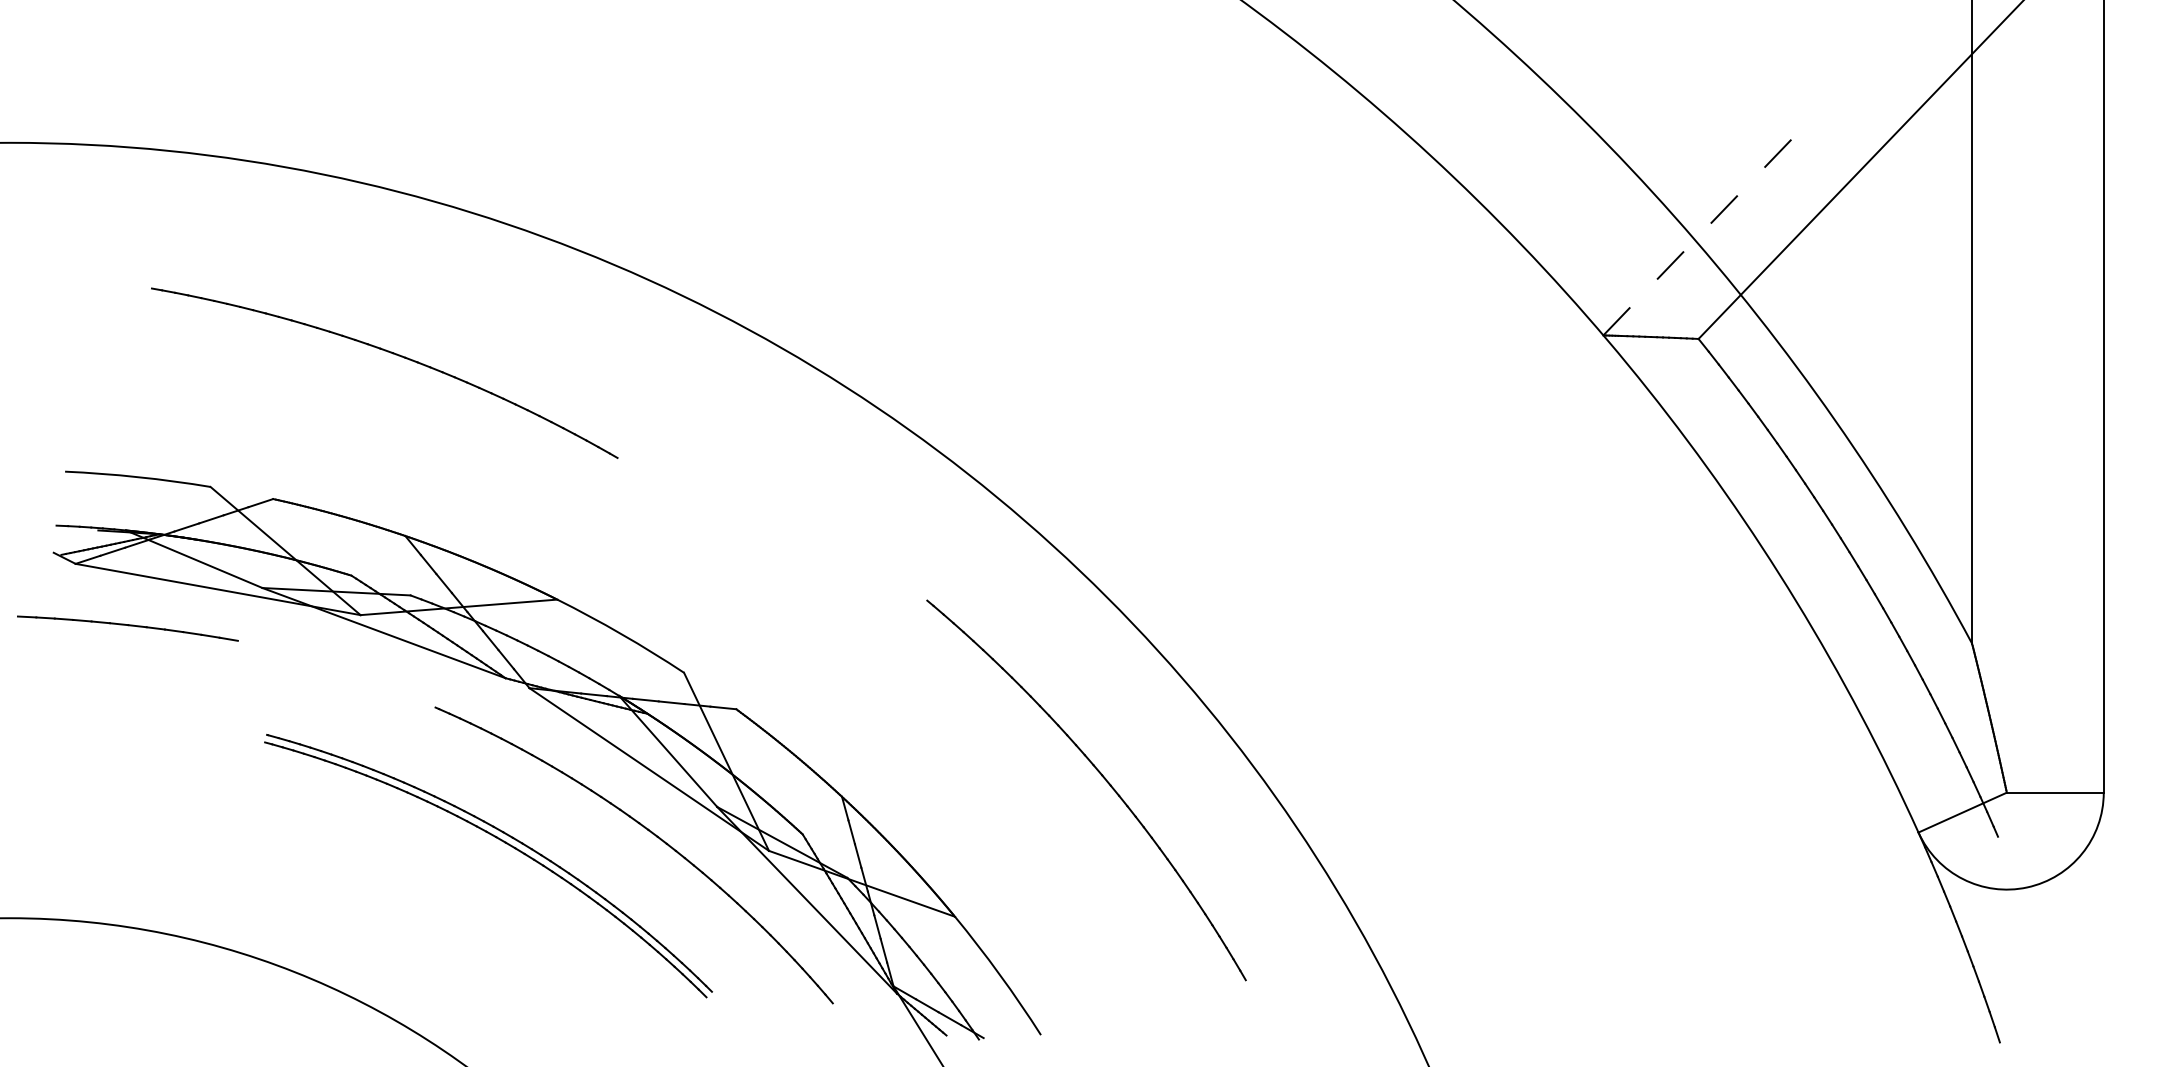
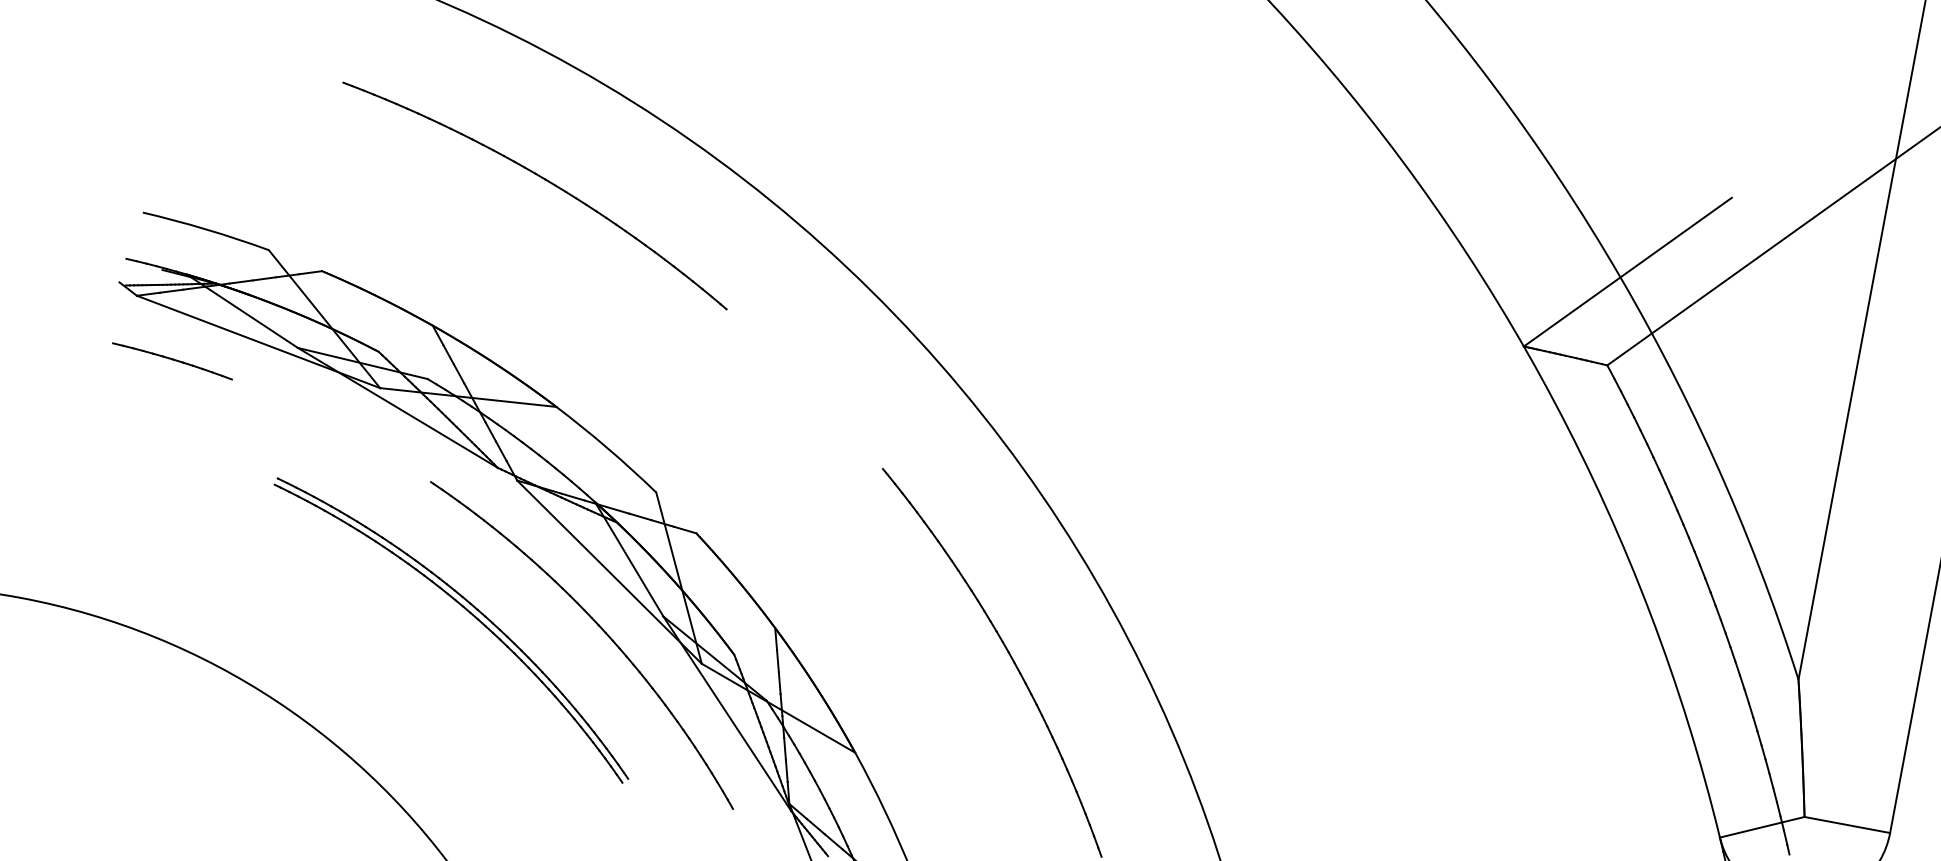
line: (1702, 232) -> (1628, 272), dashed -> solid
part: (390, 353) -> (543, 179), moved
part: (127, 627) -> (172, 360), size x0.62

